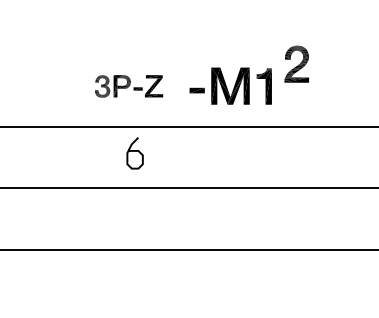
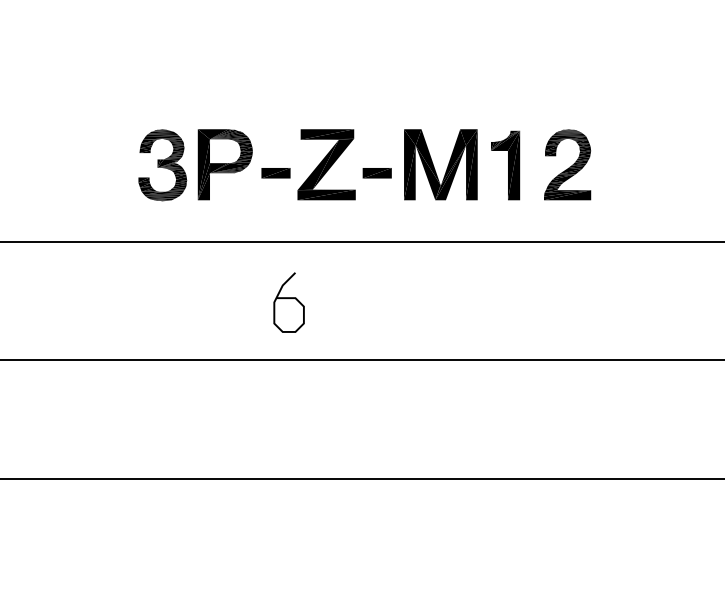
part: (296, 63) -> (567, 163), moved
part: (128, 86) -> (245, 165), size x1.67
curve: (134, 151) -> (287, 299), moved

